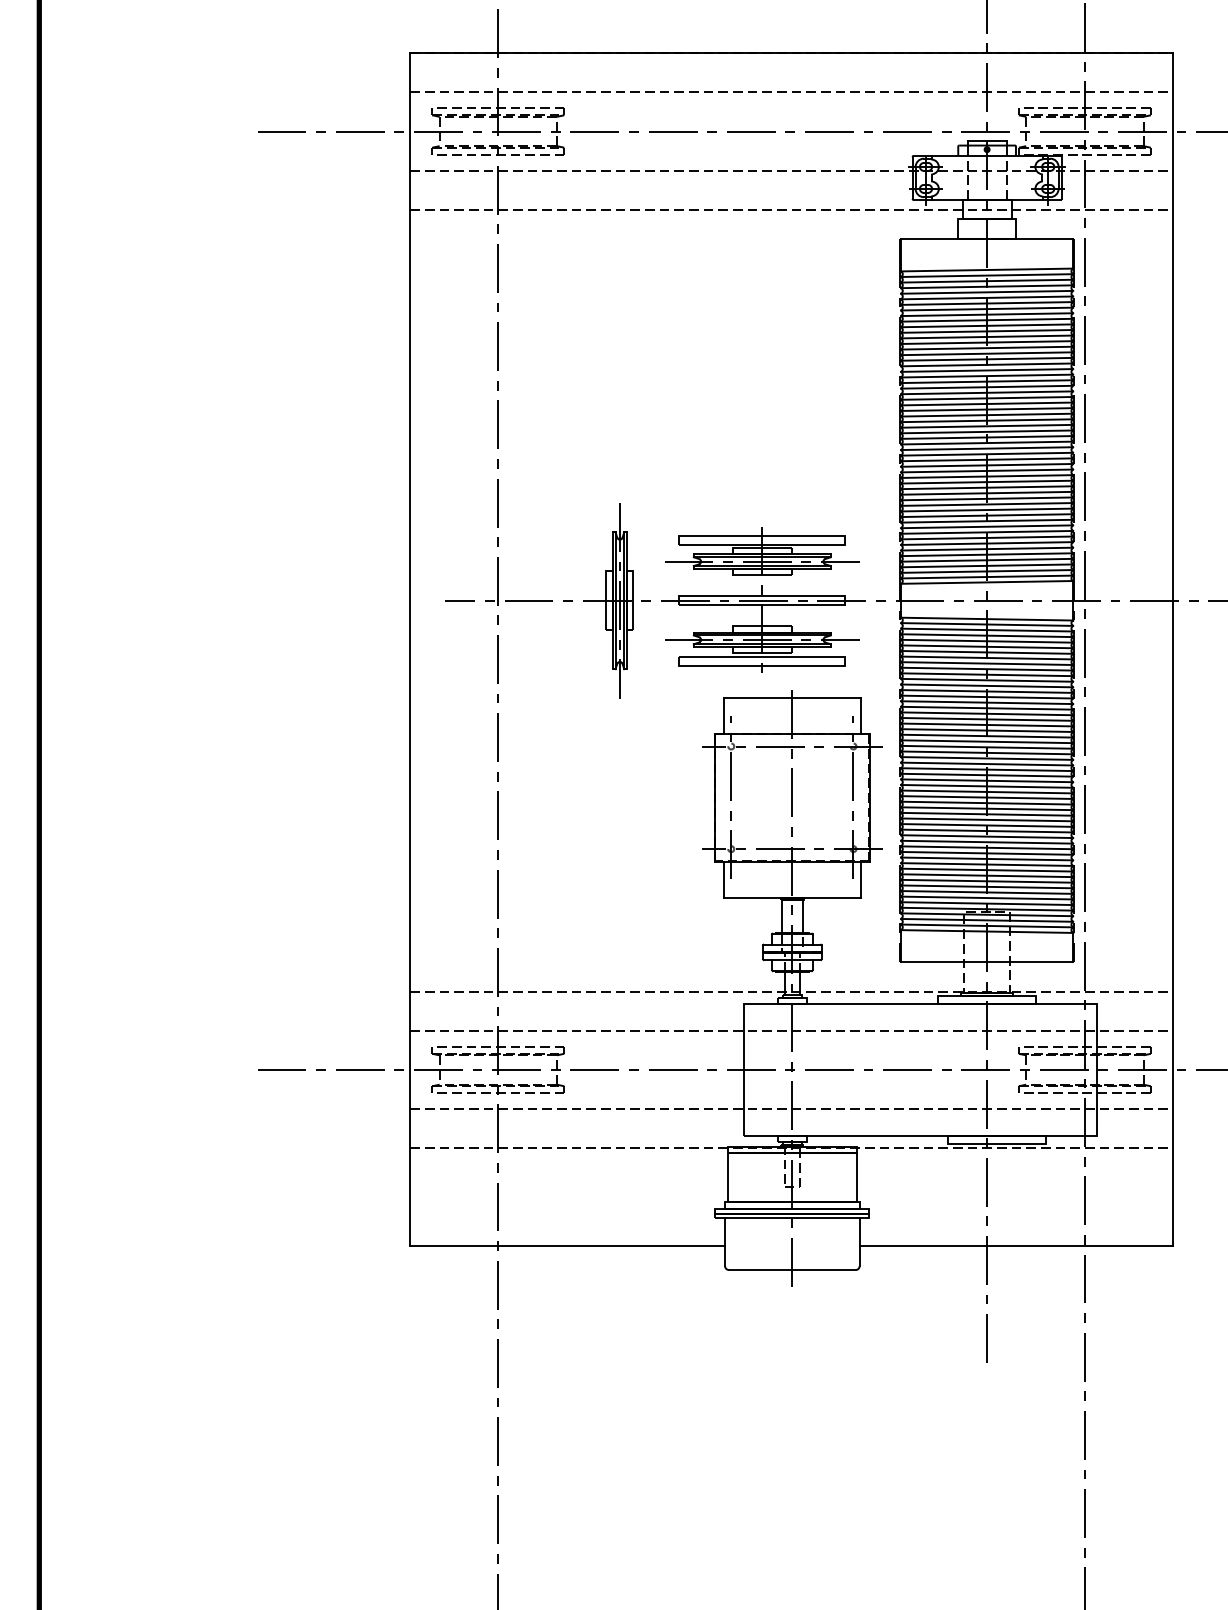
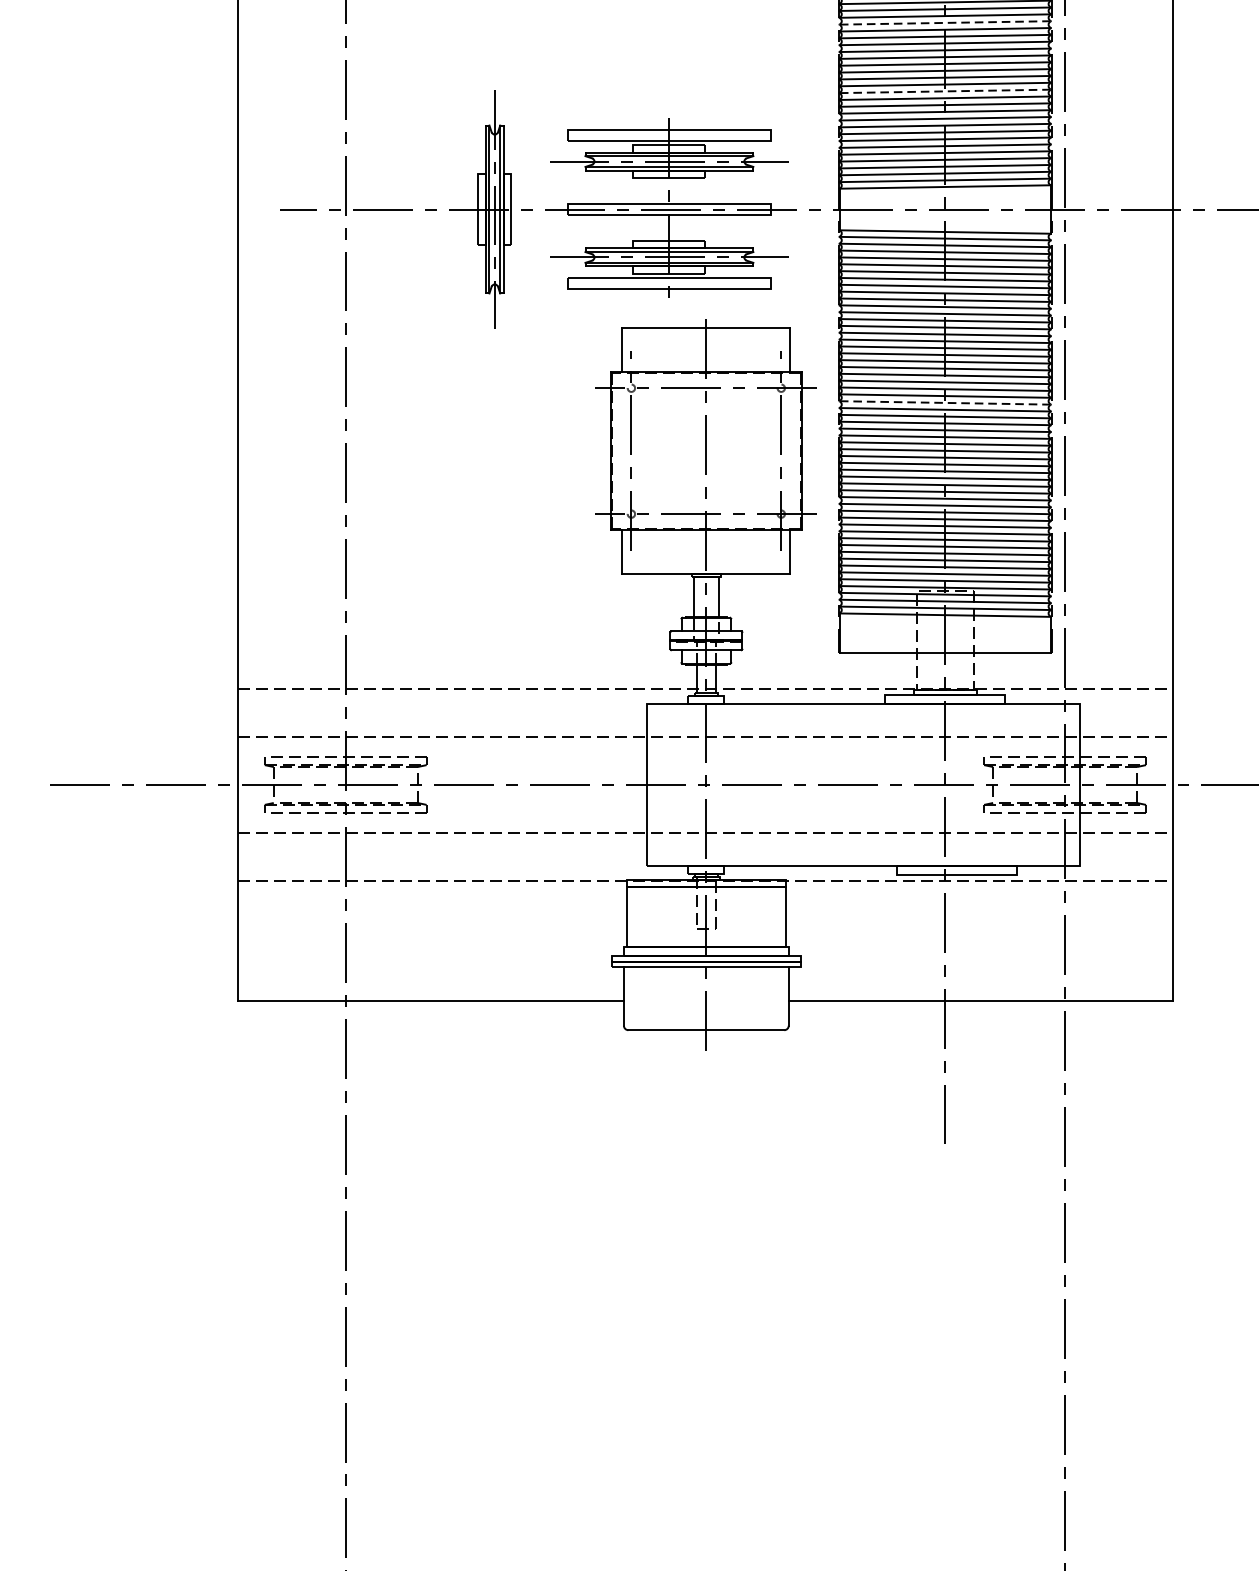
line: (987, 448) -> (945, 22), solid -> dashed
line: (987, 504) -> (945, 91), solid -> dashed
line: (987, 758) -> (945, 402), solid -> dashed

